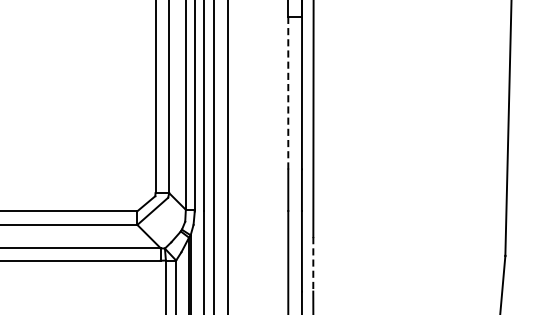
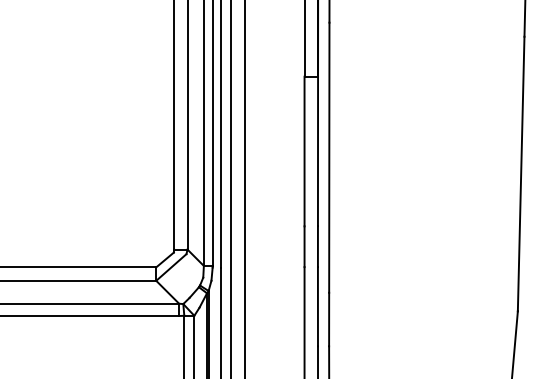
line: (288, 93) -> (304, 151), dashed -> solid
line: (313, 264) -> (329, 319), dashed -> solid

